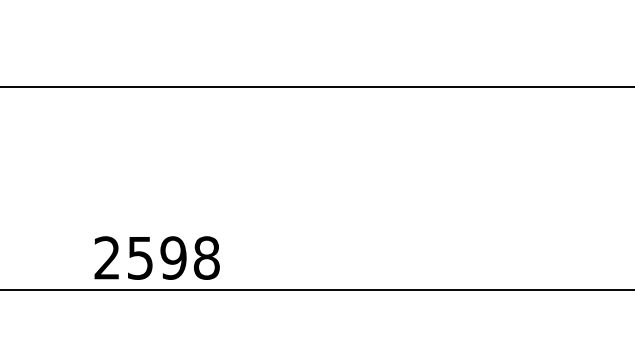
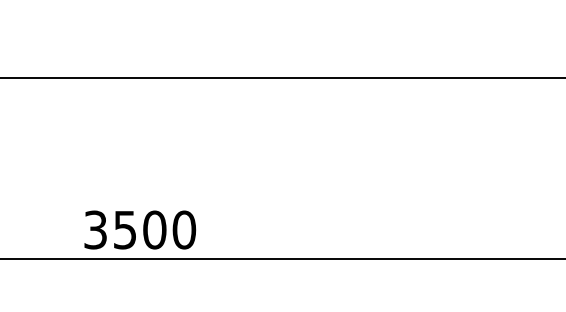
text: (157, 257) -> (140, 229), 2598 -> 3500

